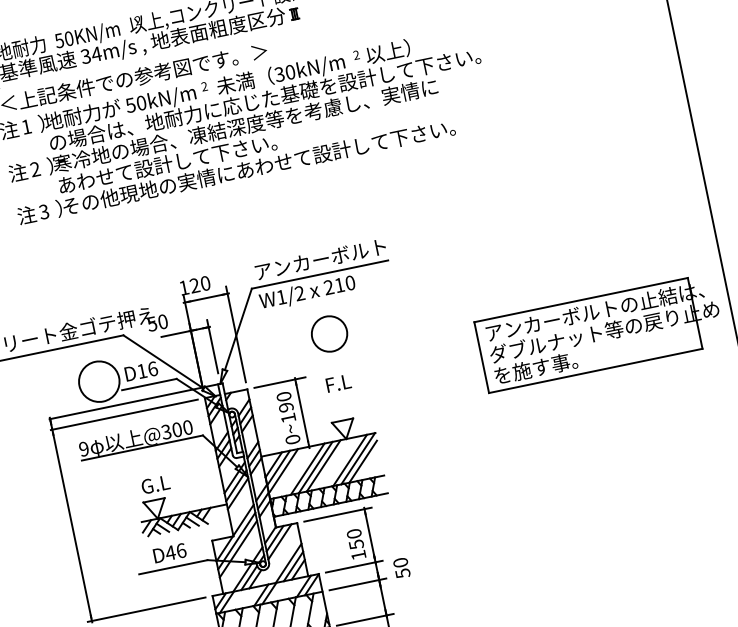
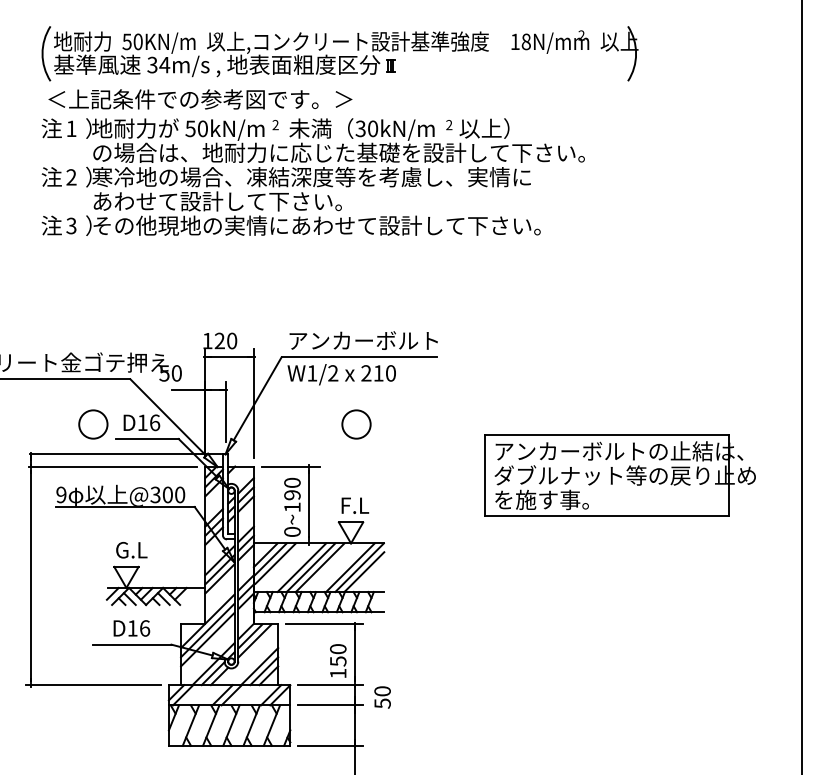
part: (599, 332) -> (619, 475), moved
circle: (329, 333) -> (356, 424), size x0.71
circle: (99, 381) -> (93, 424), size x0.62
text: (338, 383) -> (355, 505), moved
text: (170, 553) -> (132, 628), D46 -> D16

